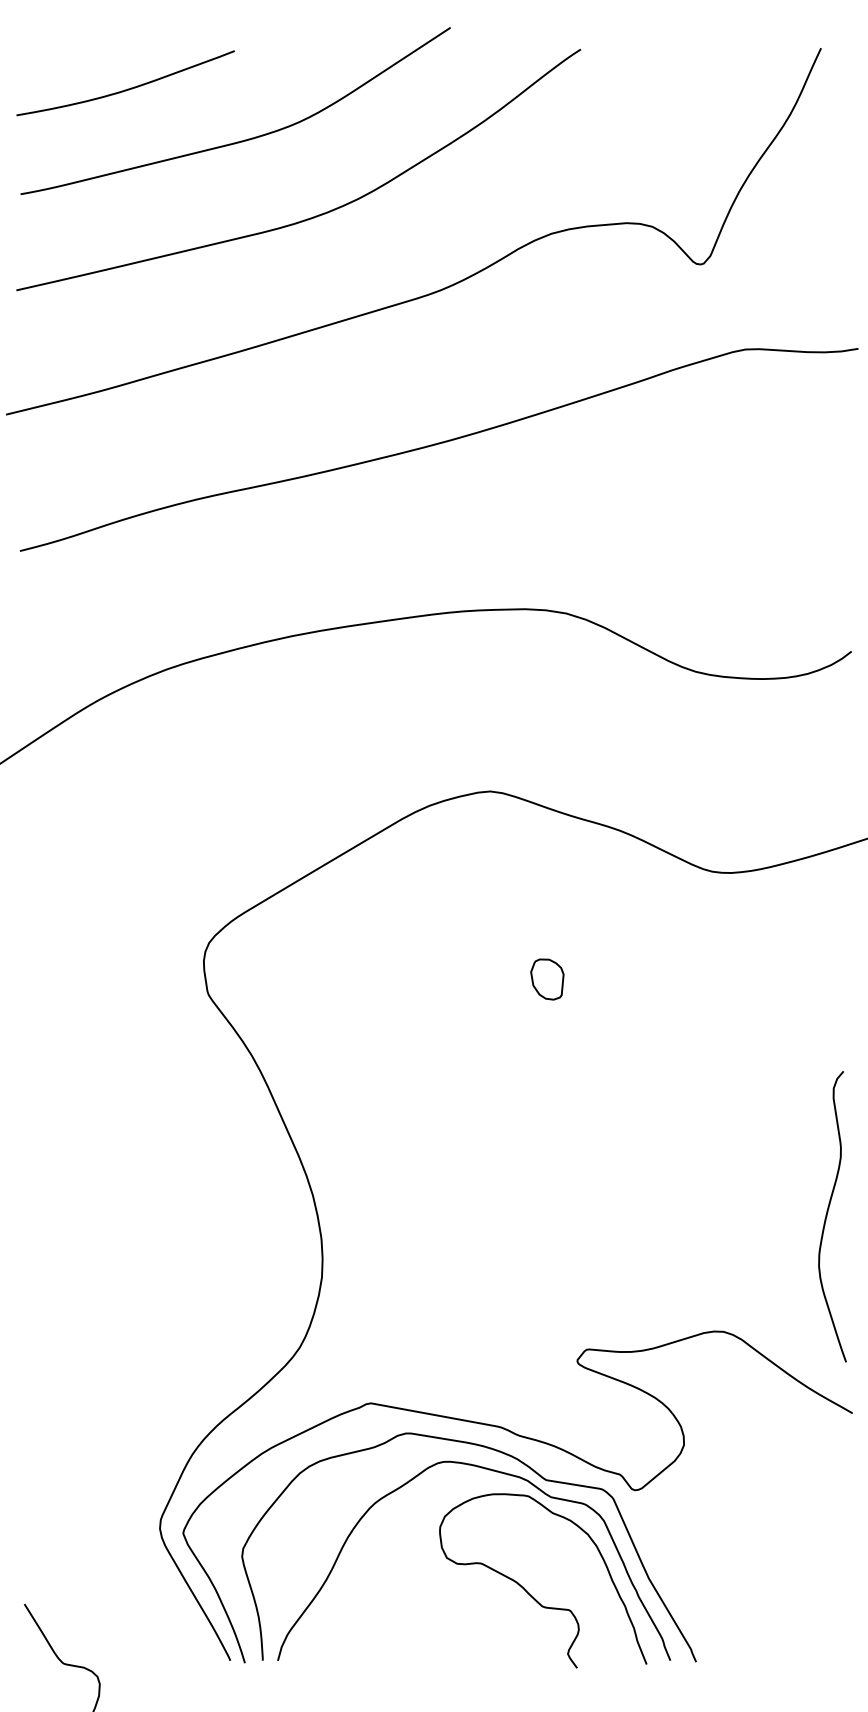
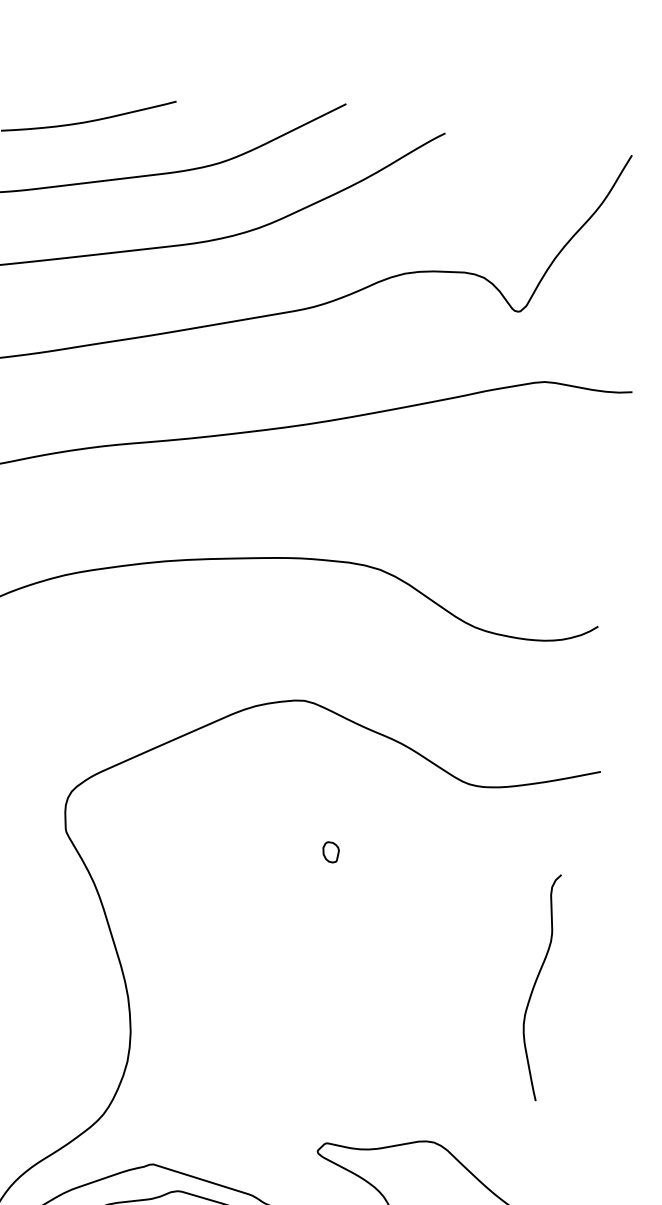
part: (547, 979) -> (330, 852), size x0.62
curve: (827, 1216) -> (535, 986), moved

